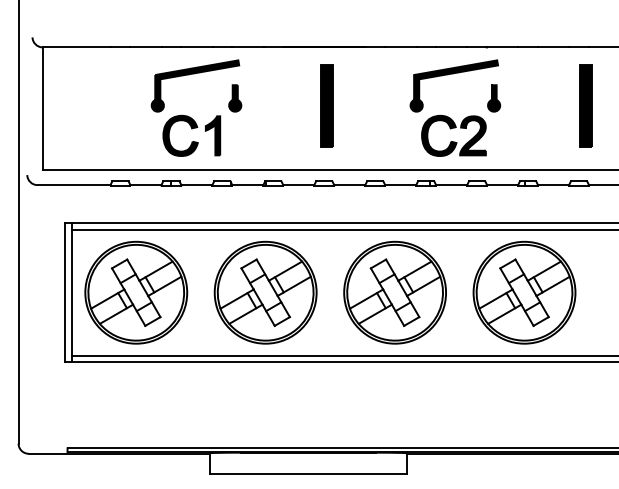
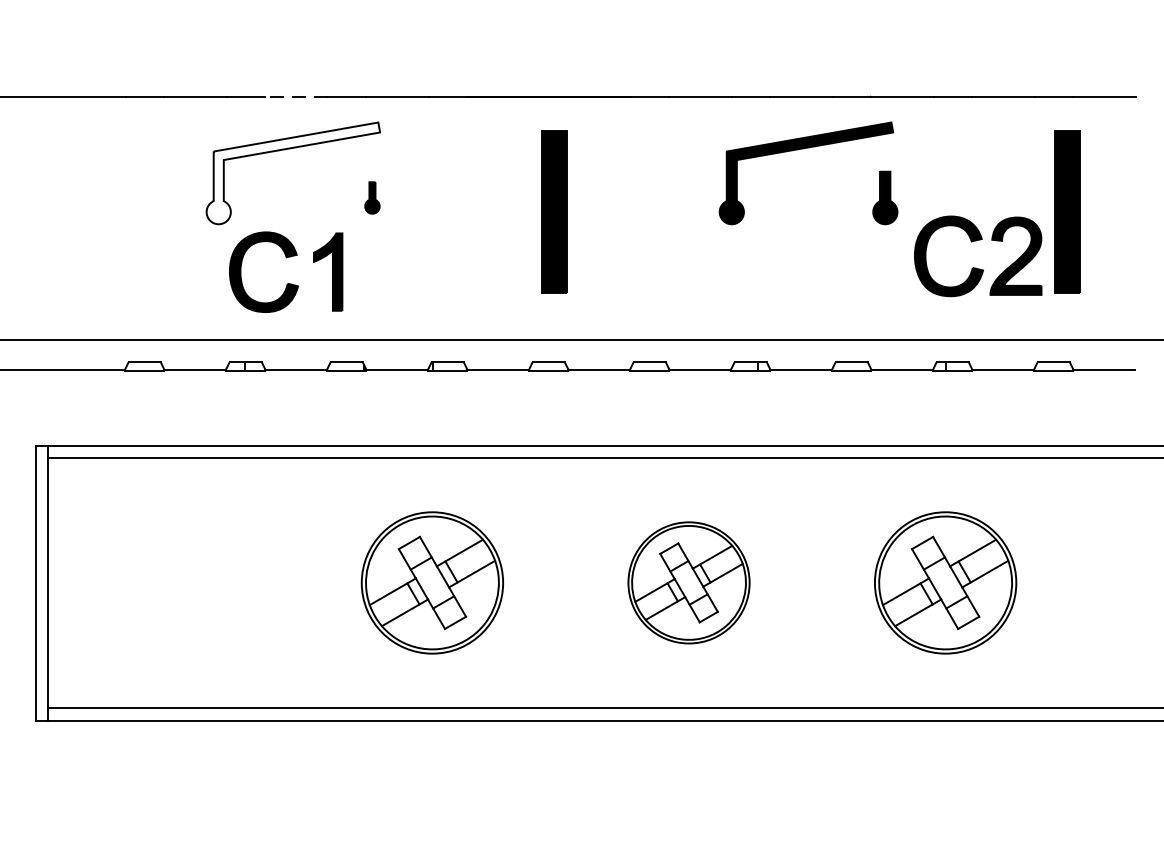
line: (196, 47) -> (295, 96), solid -> dashed
fill: (195, 85) -> (293, 172), removed
part: (235, 98) -> (372, 198), size x0.6
part: (453, 135) -> (977, 255), moved
part: (136, 292) -> (176, 582), removed
part: (265, 292) -> (432, 582), size x0.7
part: (394, 292) -> (687, 582), size x0.6
part: (524, 292) -> (945, 582), size x0.7

